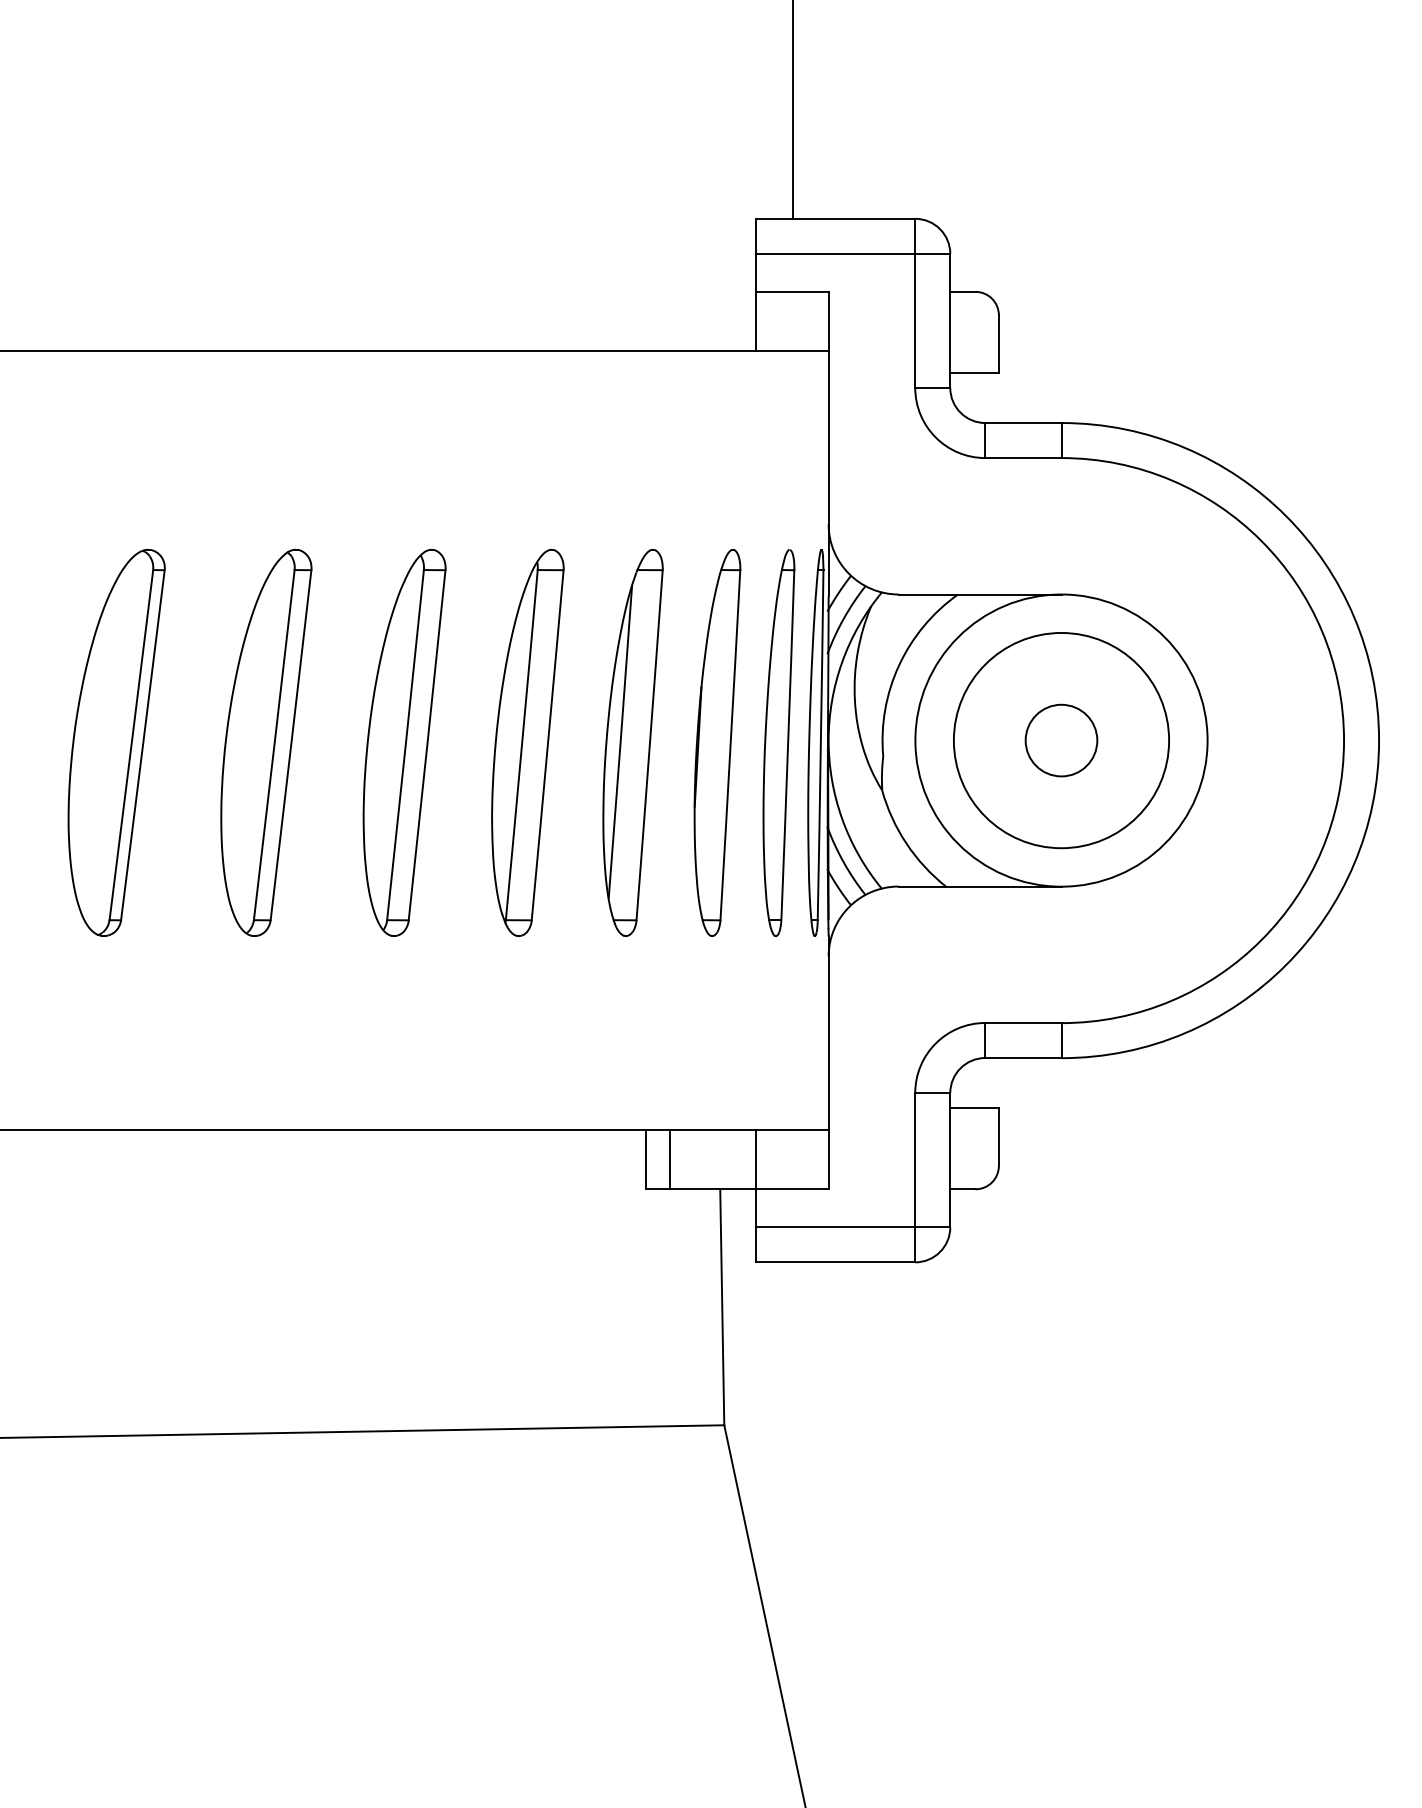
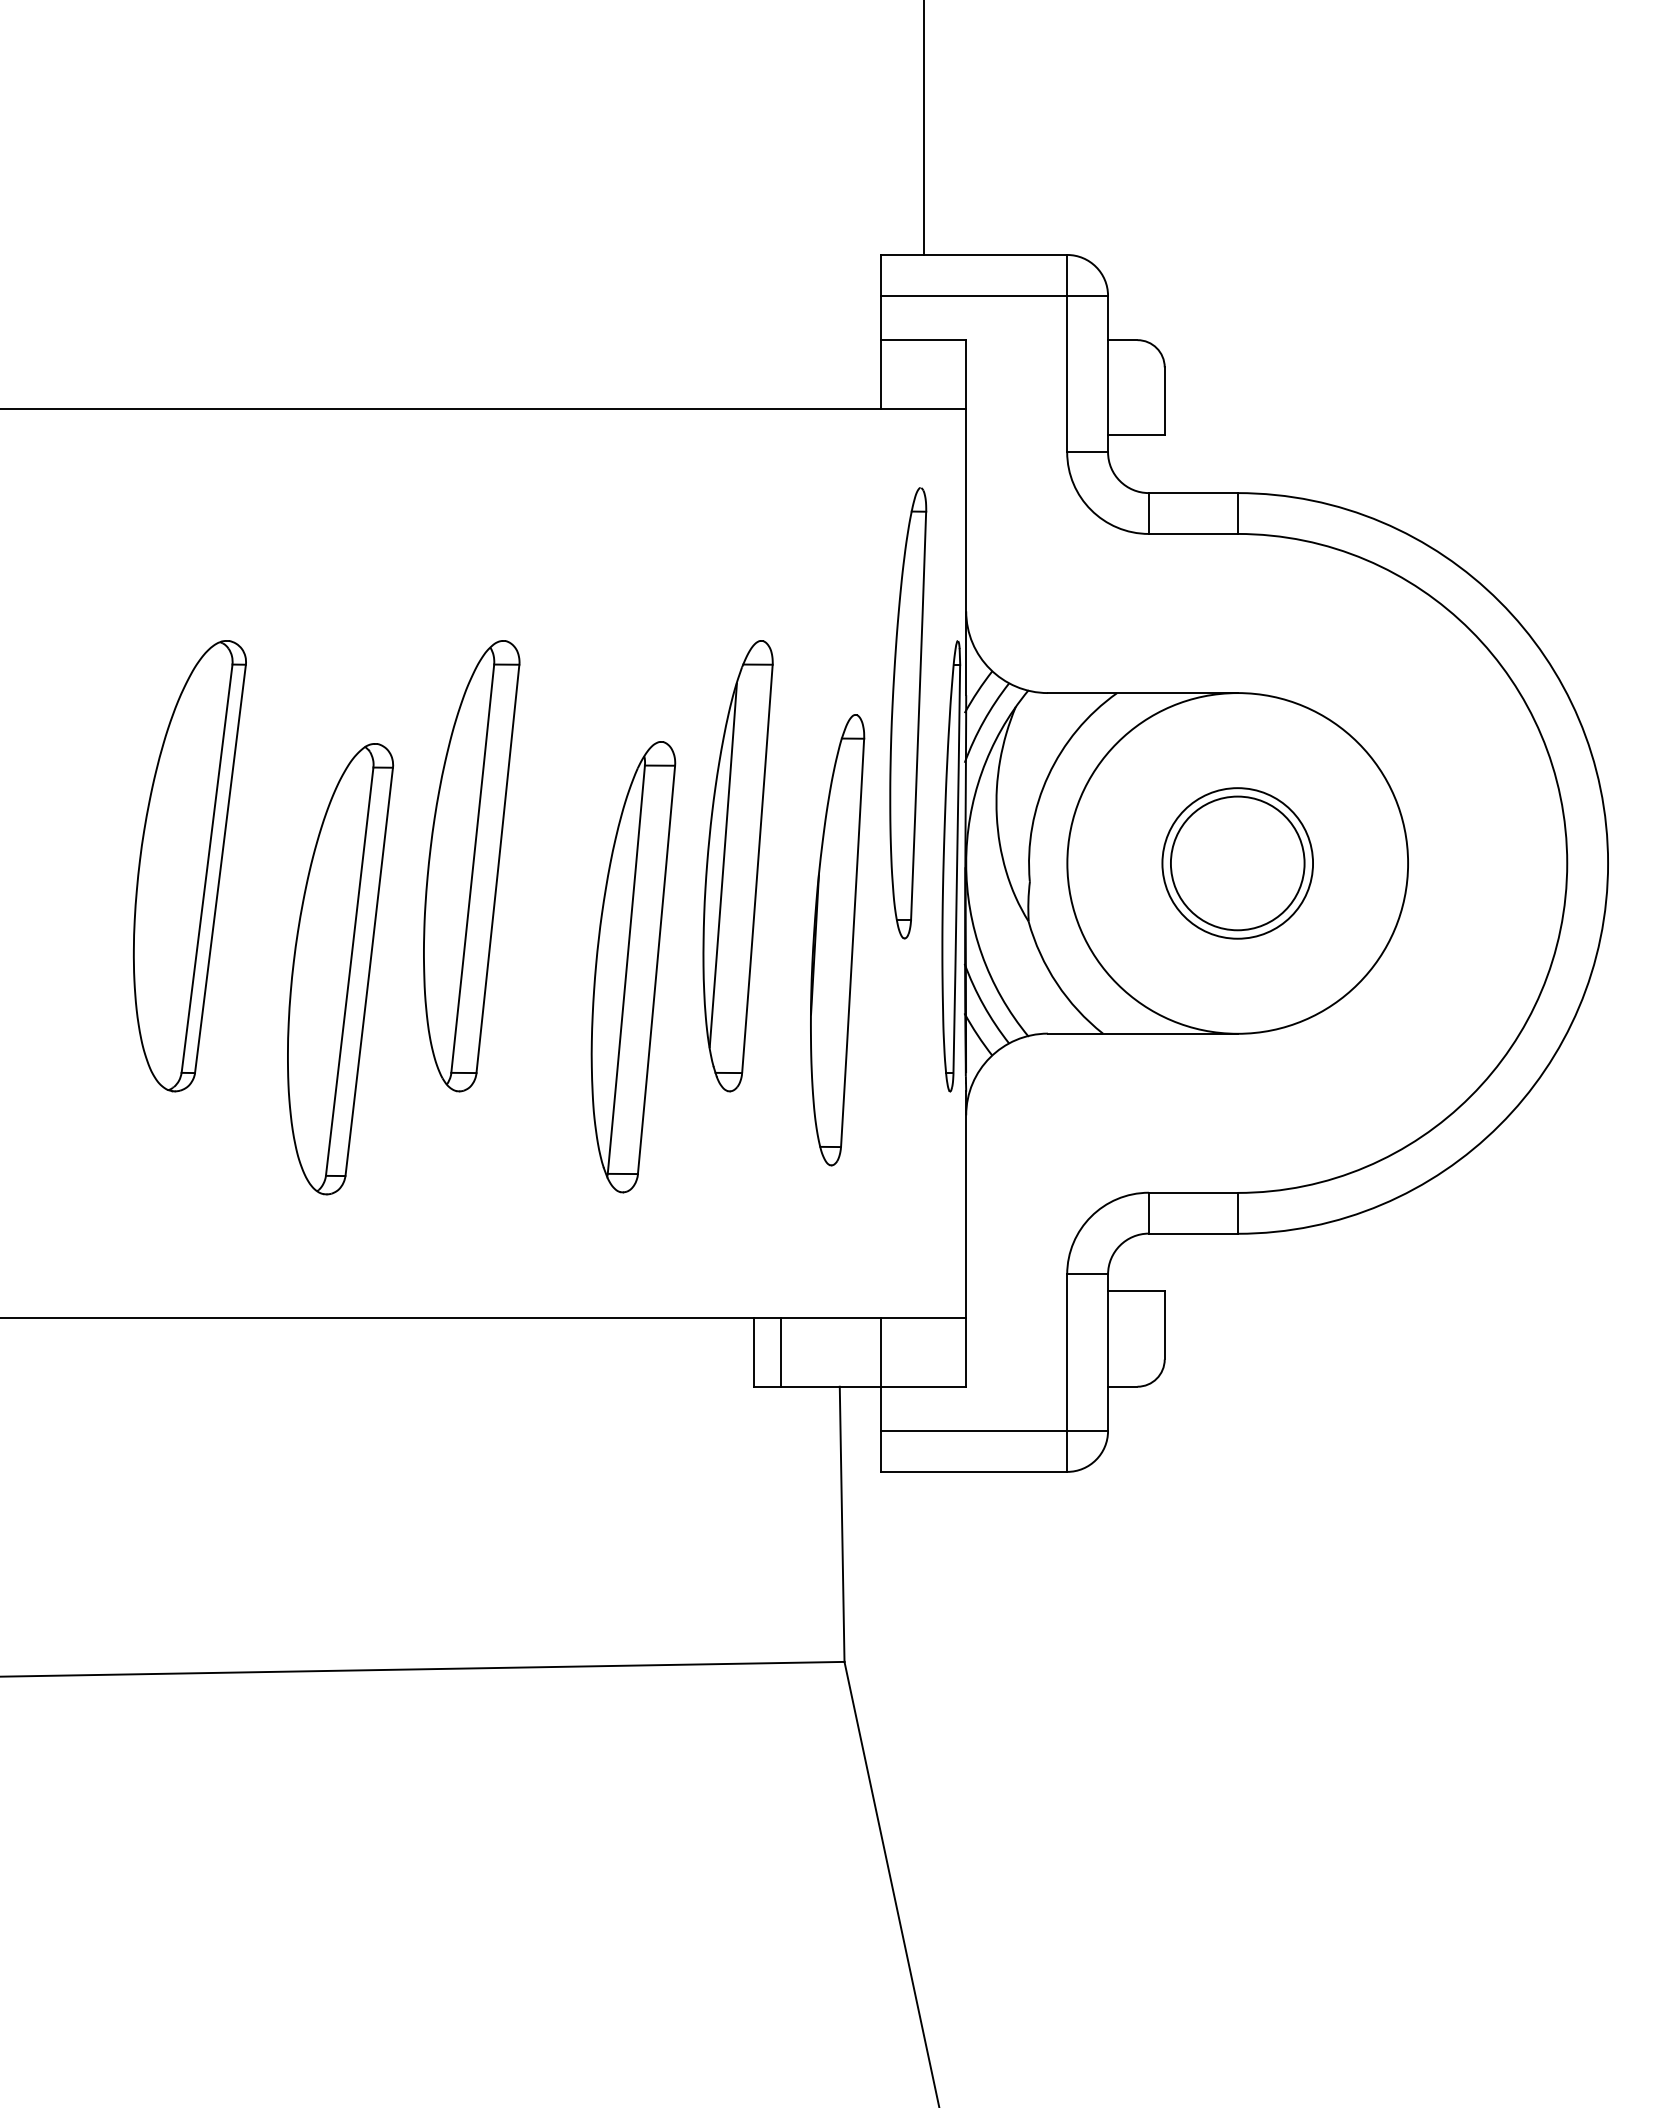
circle: (1061, 739) -> (1237, 862), size x0.6
circle: (1061, 740) -> (1237, 863), size x1.6
part: (116, 743) -> (189, 866), moved
part: (266, 743) -> (340, 969), moved
part: (527, 743) -> (633, 967), moved
part: (717, 743) -> (837, 940), moved
part: (779, 743) -> (908, 713), moved

